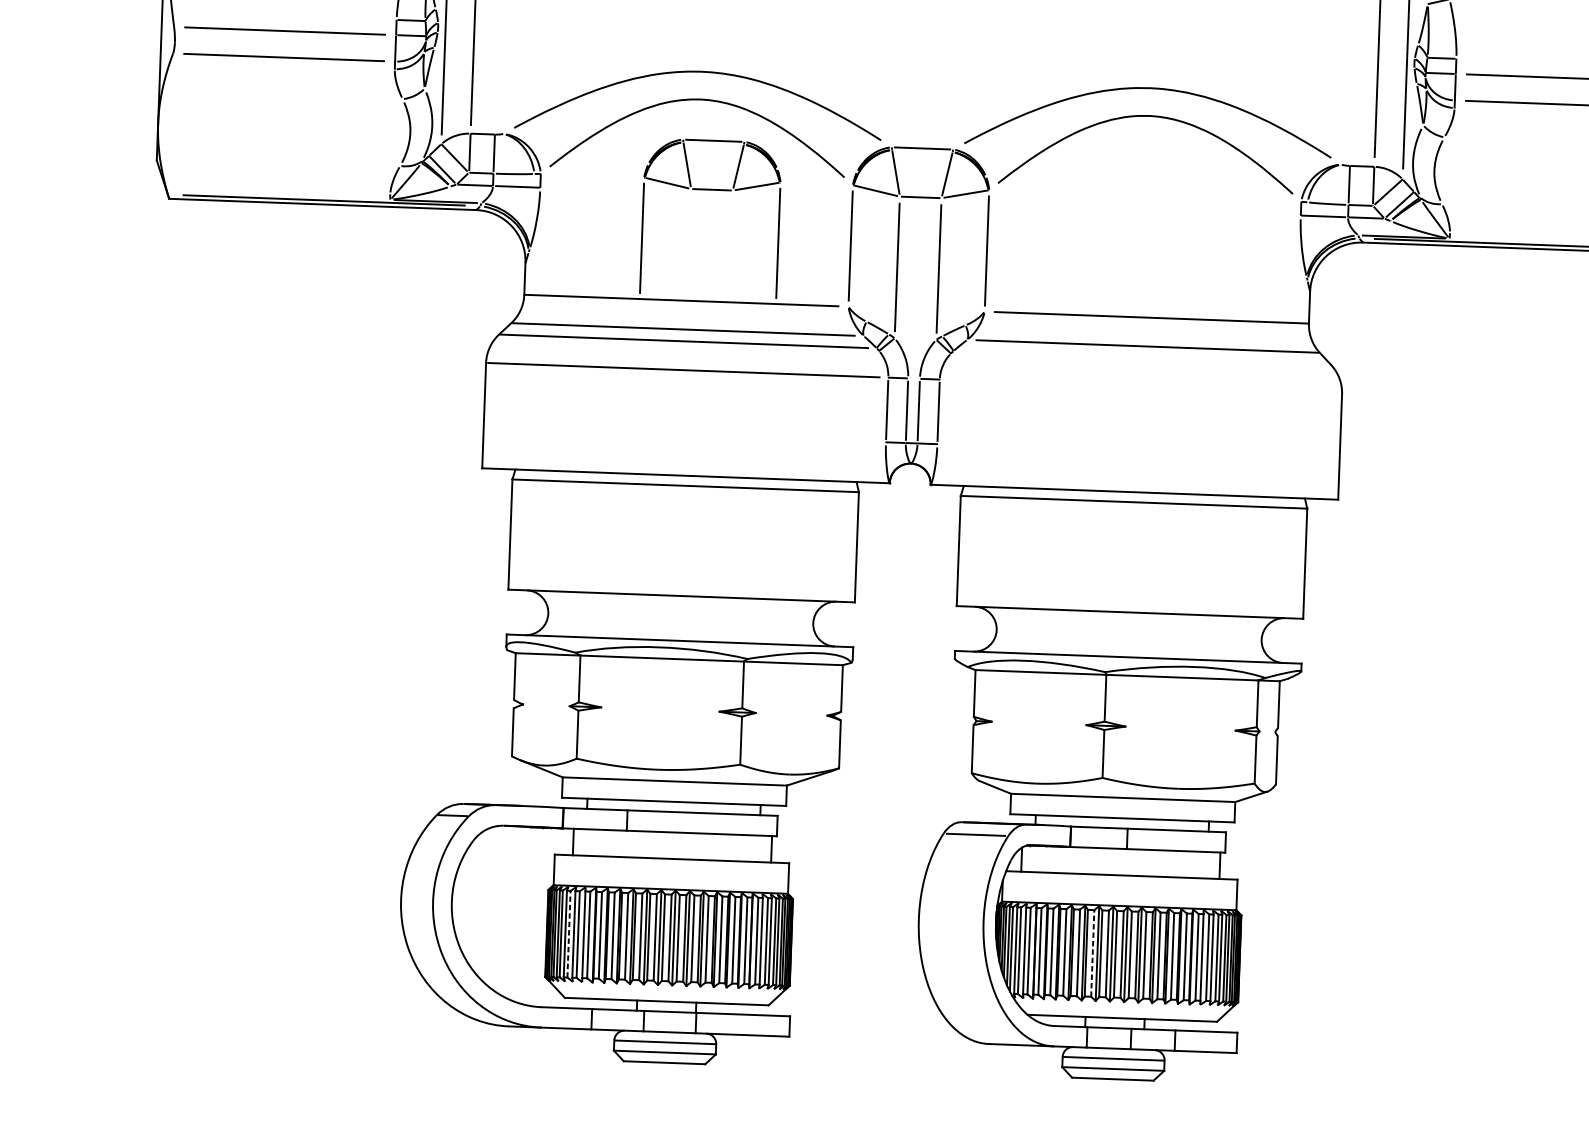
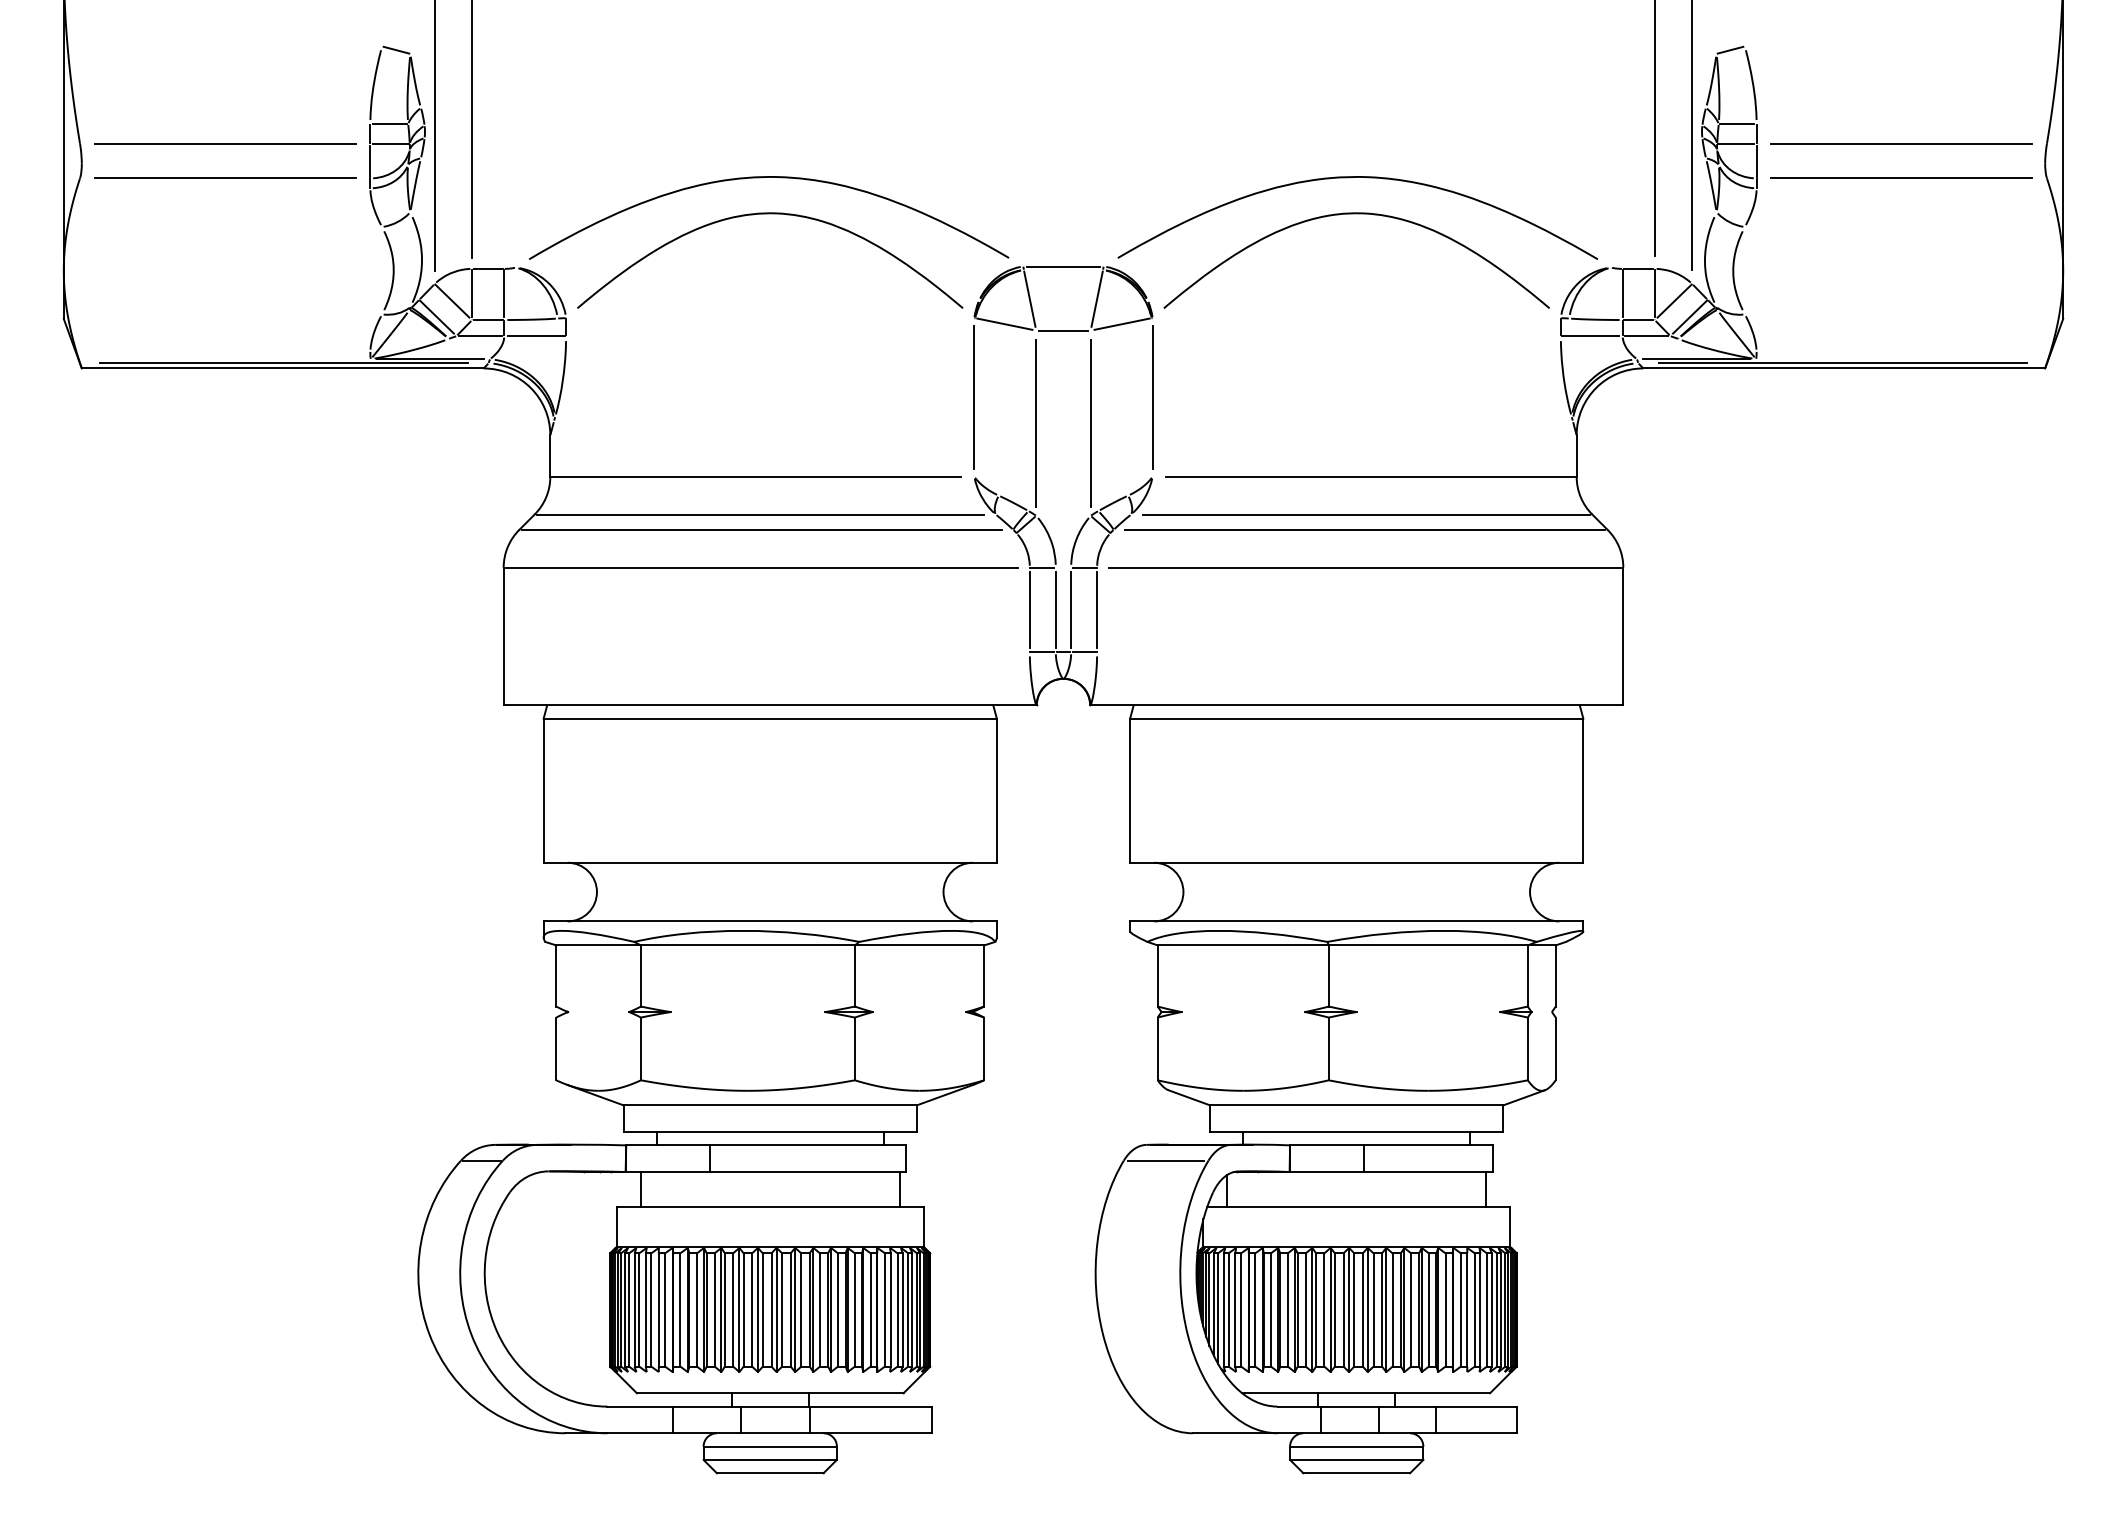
part: (712, 190) -> (790, 331), removed
line: (1146, 357) -> (1365, 529), added
line: (1144, 386) -> (1364, 567), added
line: (569, 933) -> (639, 1309), dashed -> solid
line: (1092, 953) -> (1324, 1309), dashed -> solid

